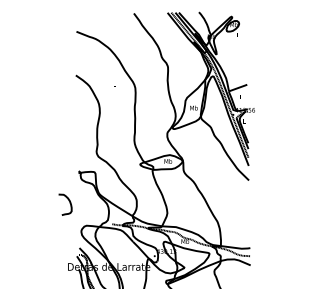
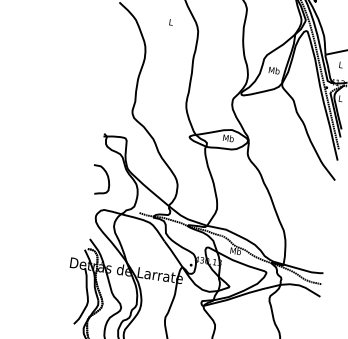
curve: (69, 203) -> (107, 179), moved

